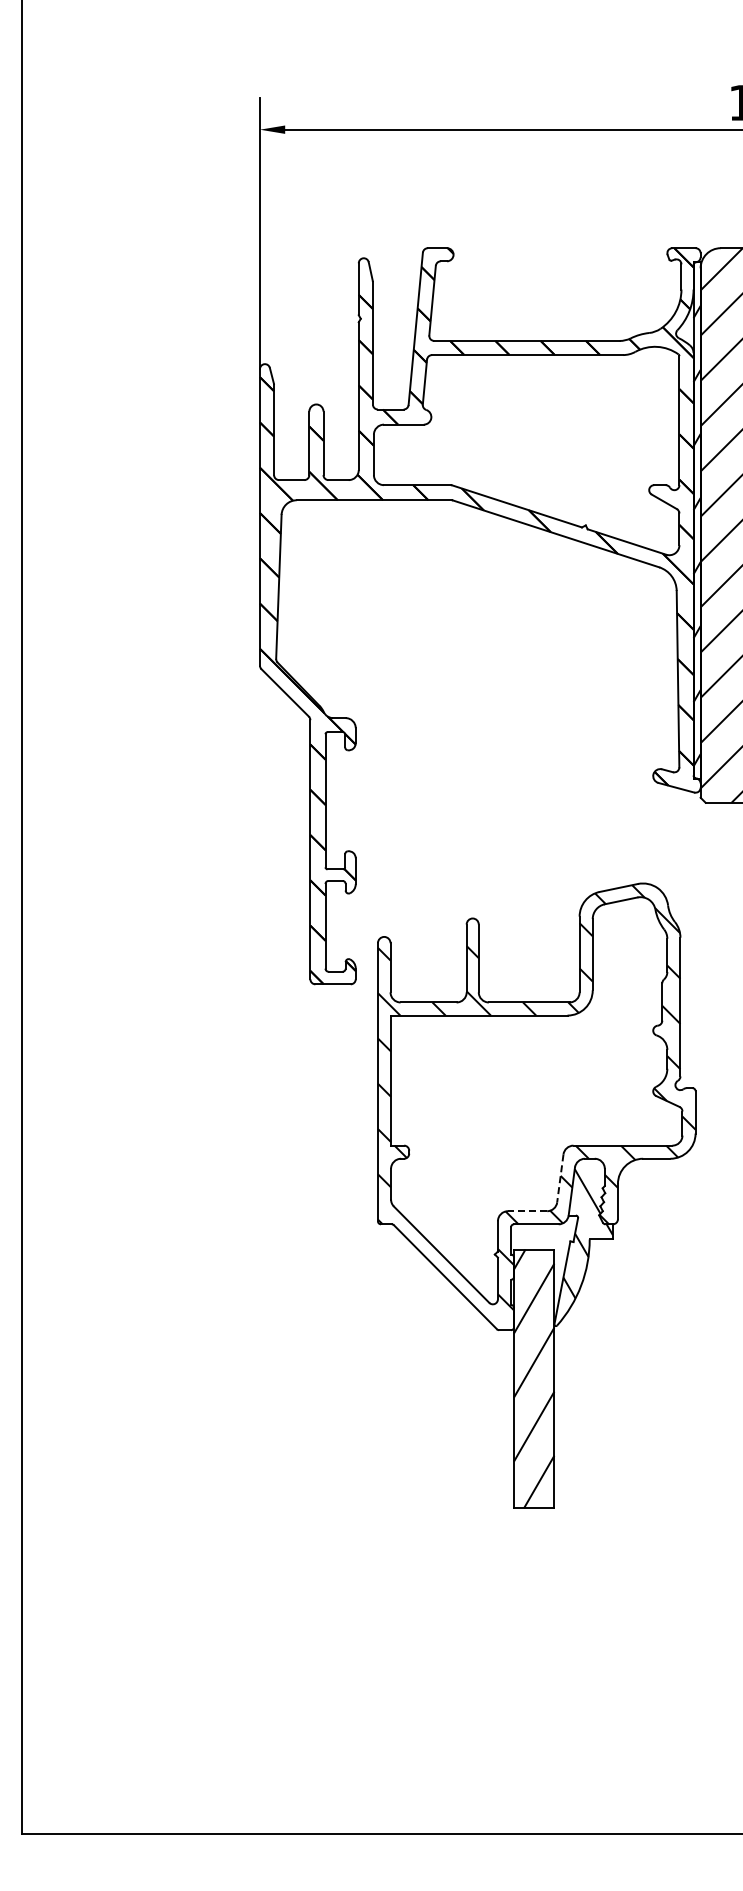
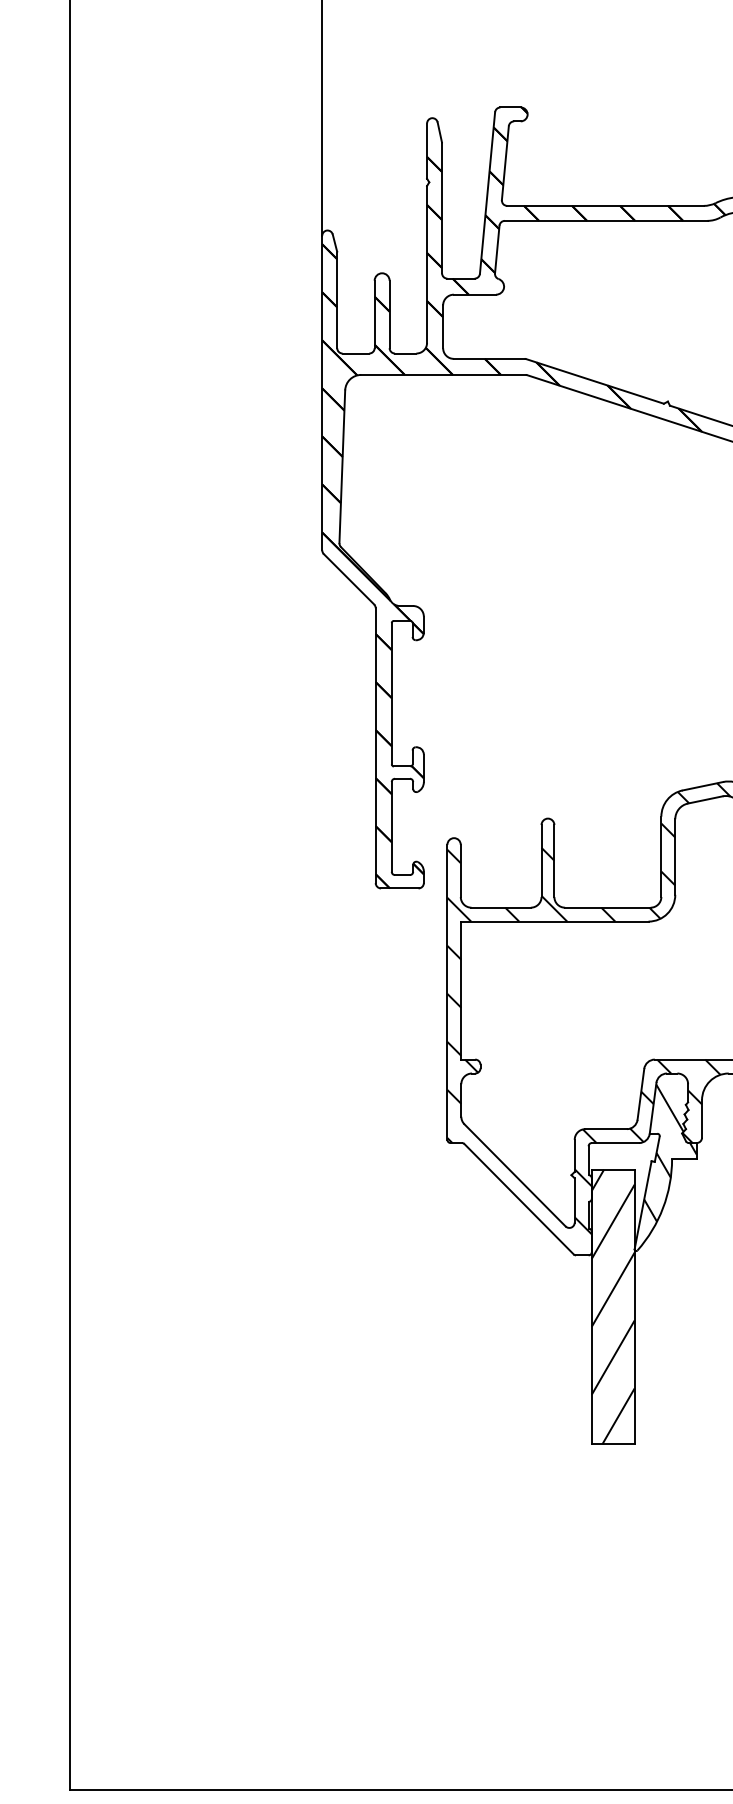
line: (560, 1178) -> (641, 1094), dashed -> solid
line: (527, 1211) -> (606, 1129), dashed -> solid

